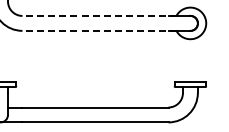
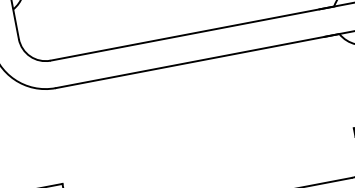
line: (98, 15) -> (190, 33), dashed -> solid
line: (98, 30) -> (195, 60), dashed -> solid

